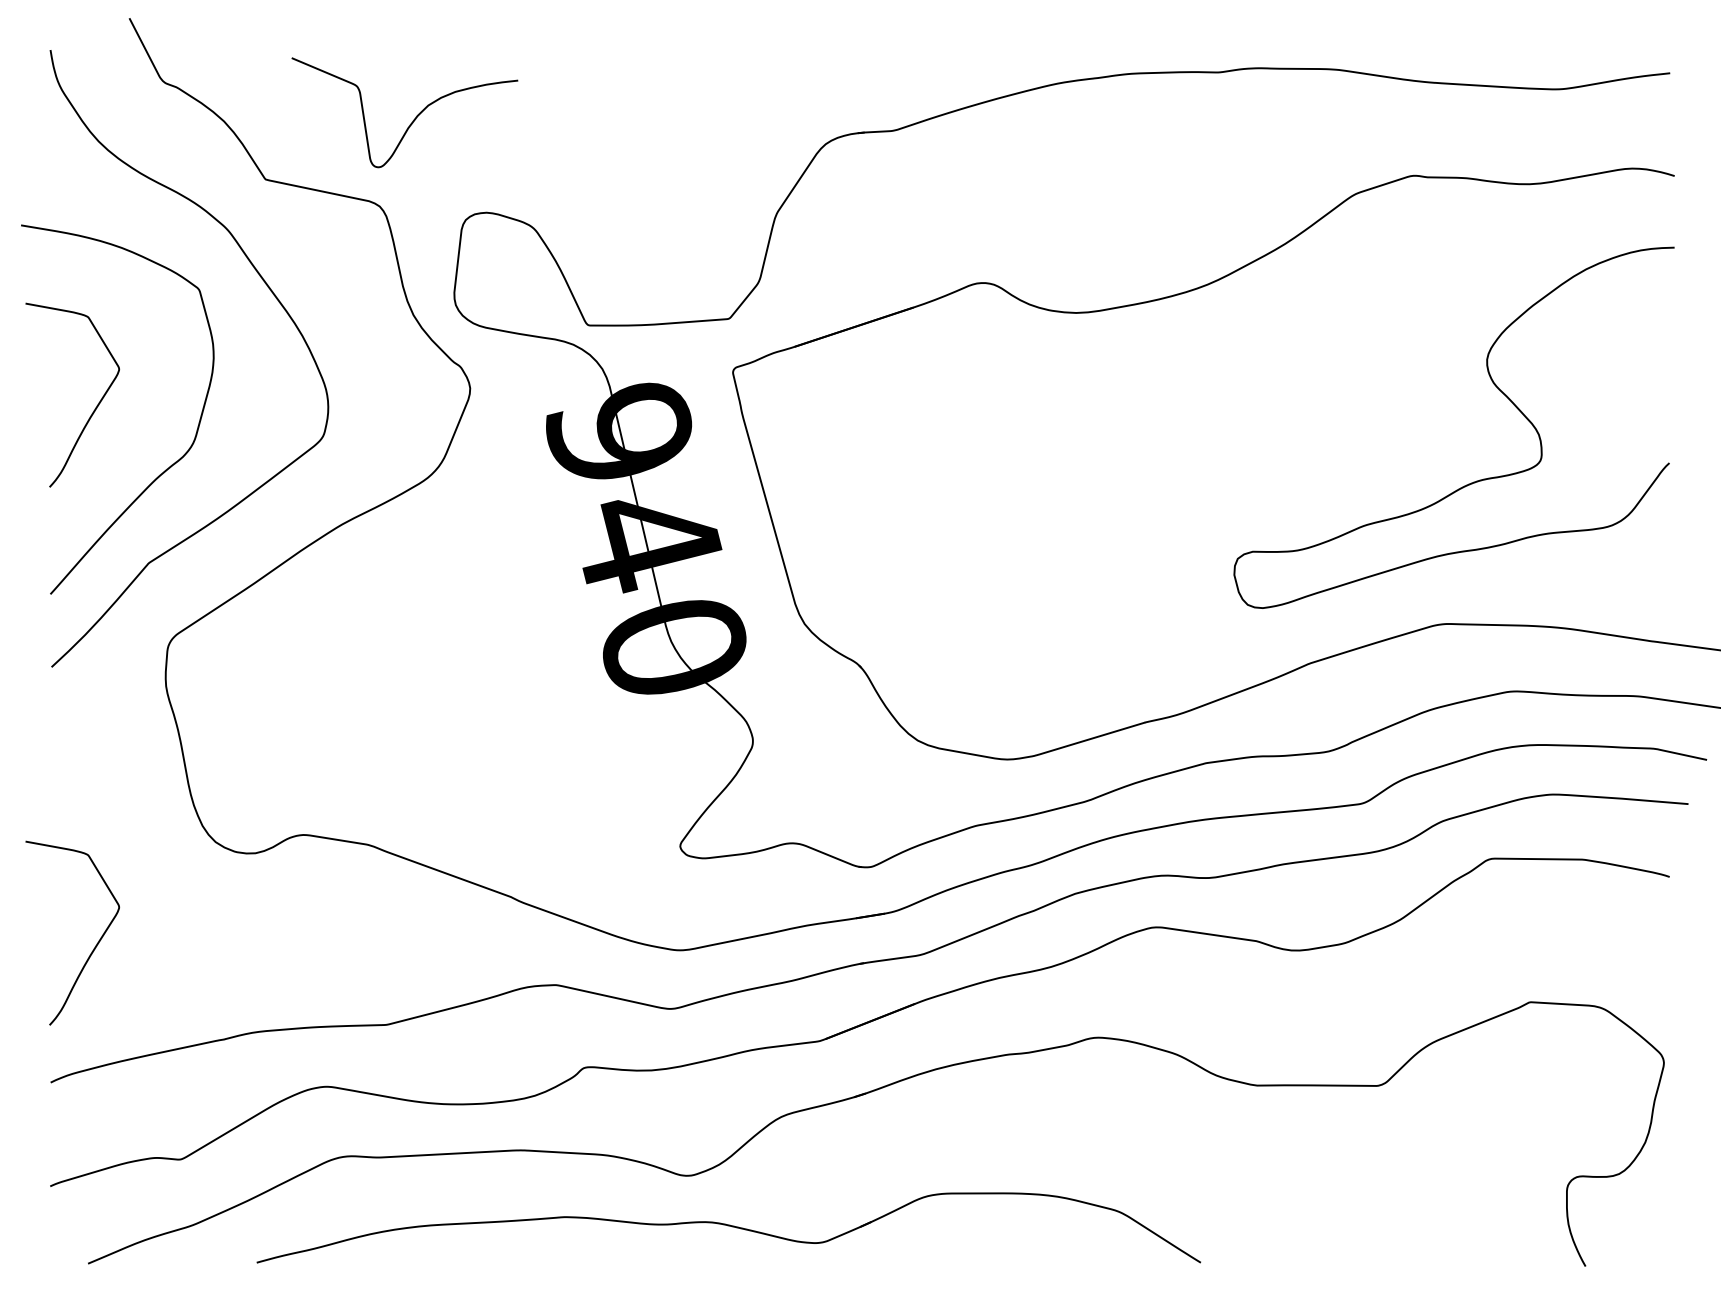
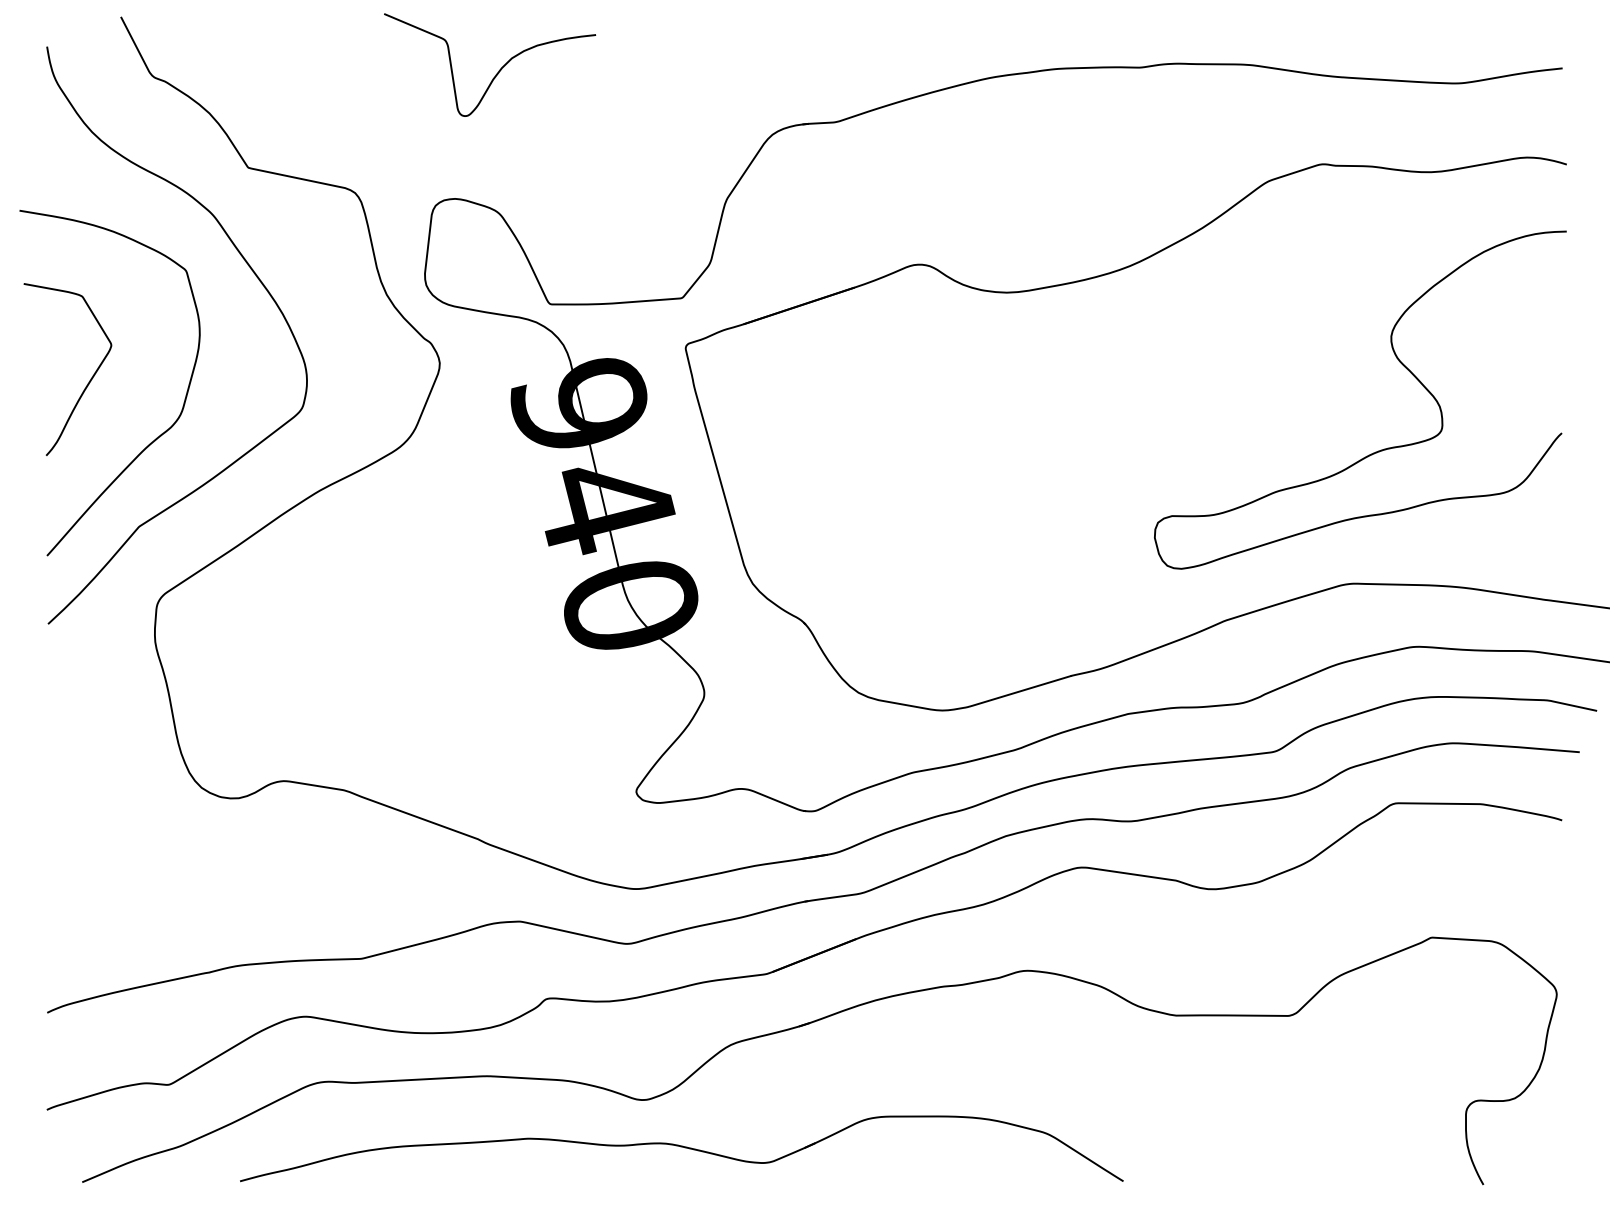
curve: (413, 119) -> (498, 71), moved
curve: (96, 943) -> (90, 882), removed

